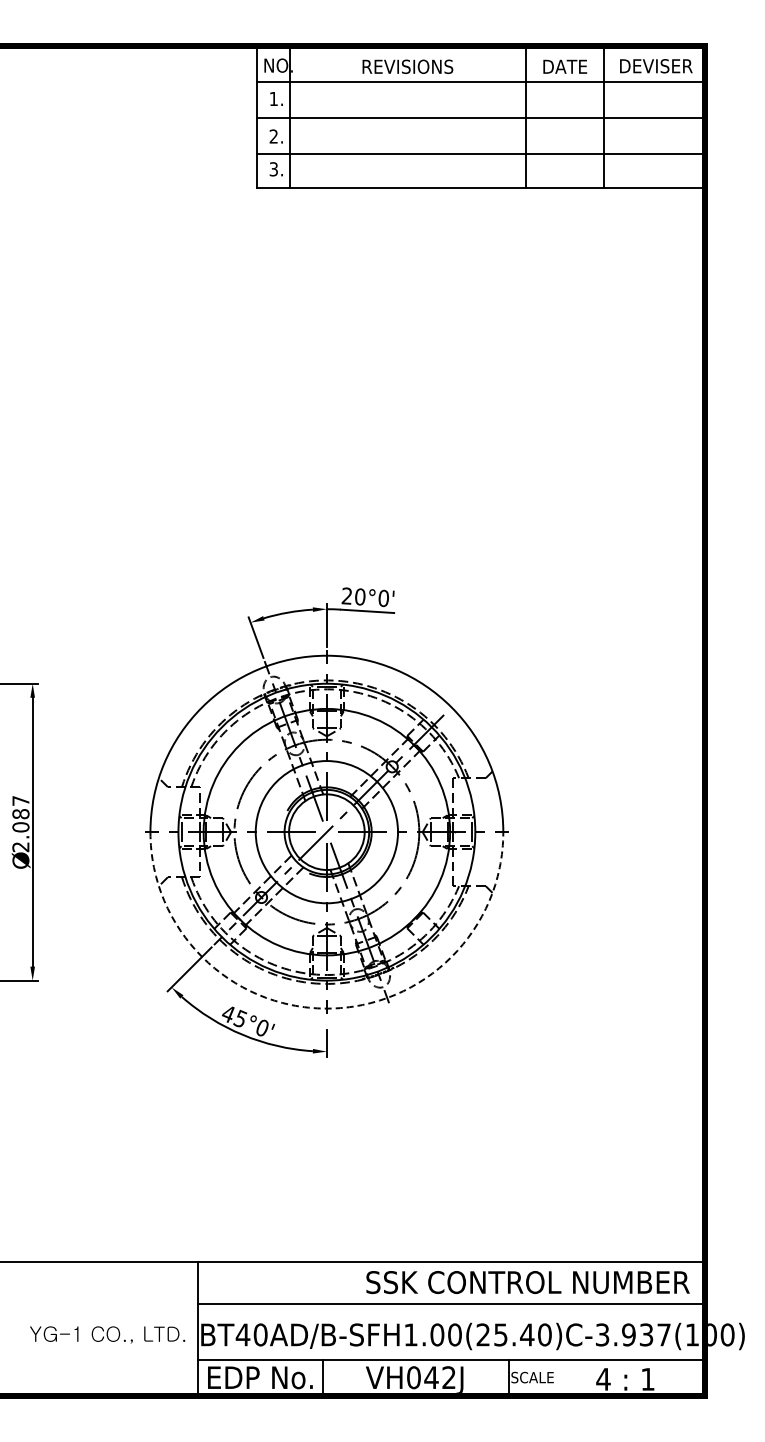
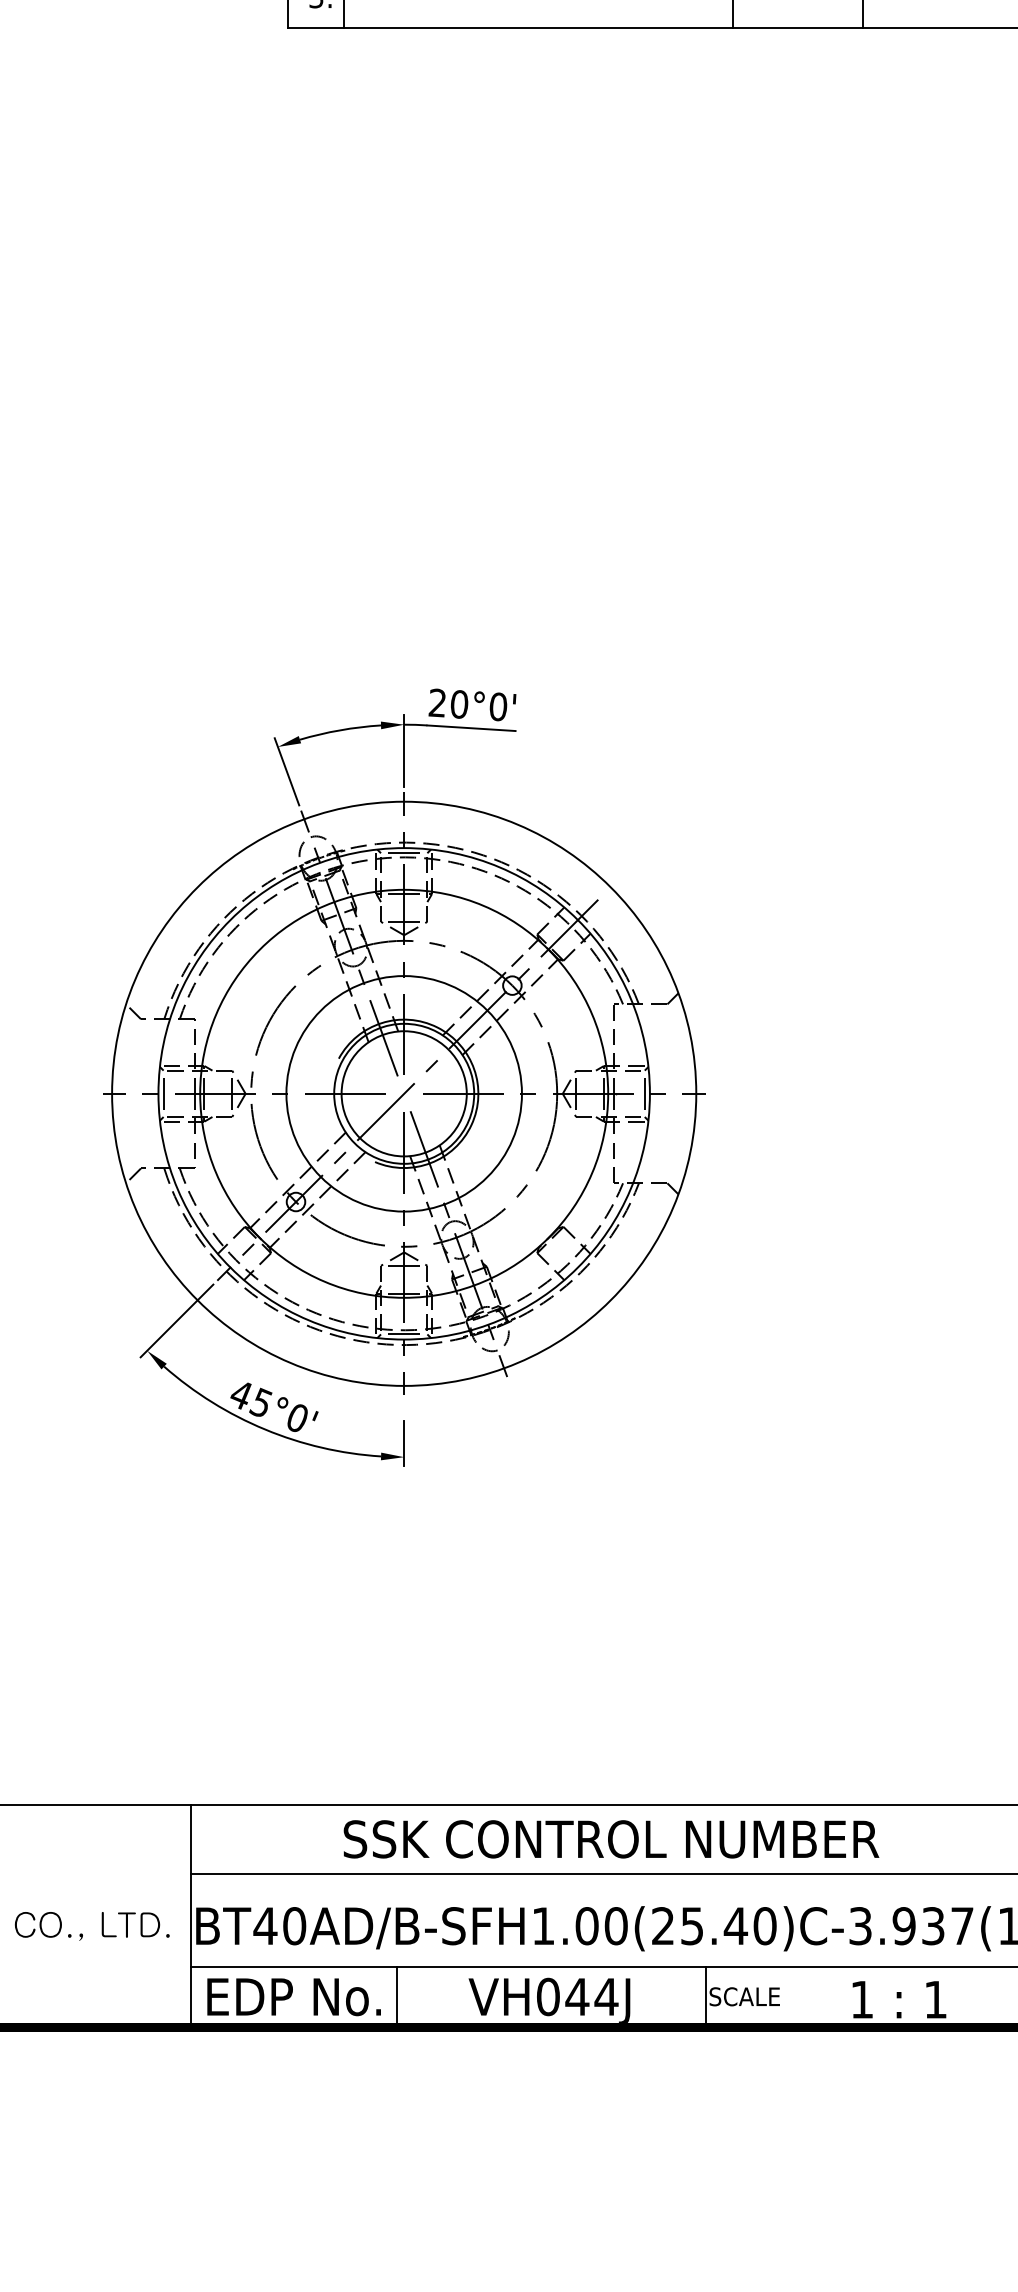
arc: (326, 1008) -> (403, 1385), dashed -> solid
text: (527, 1282) -> (610, 1839), moved
text: (448, 1377) -> (605, 1996), VH042J -> VH044J
text: (603, 1379) -> (862, 1999), 4 -> 1

